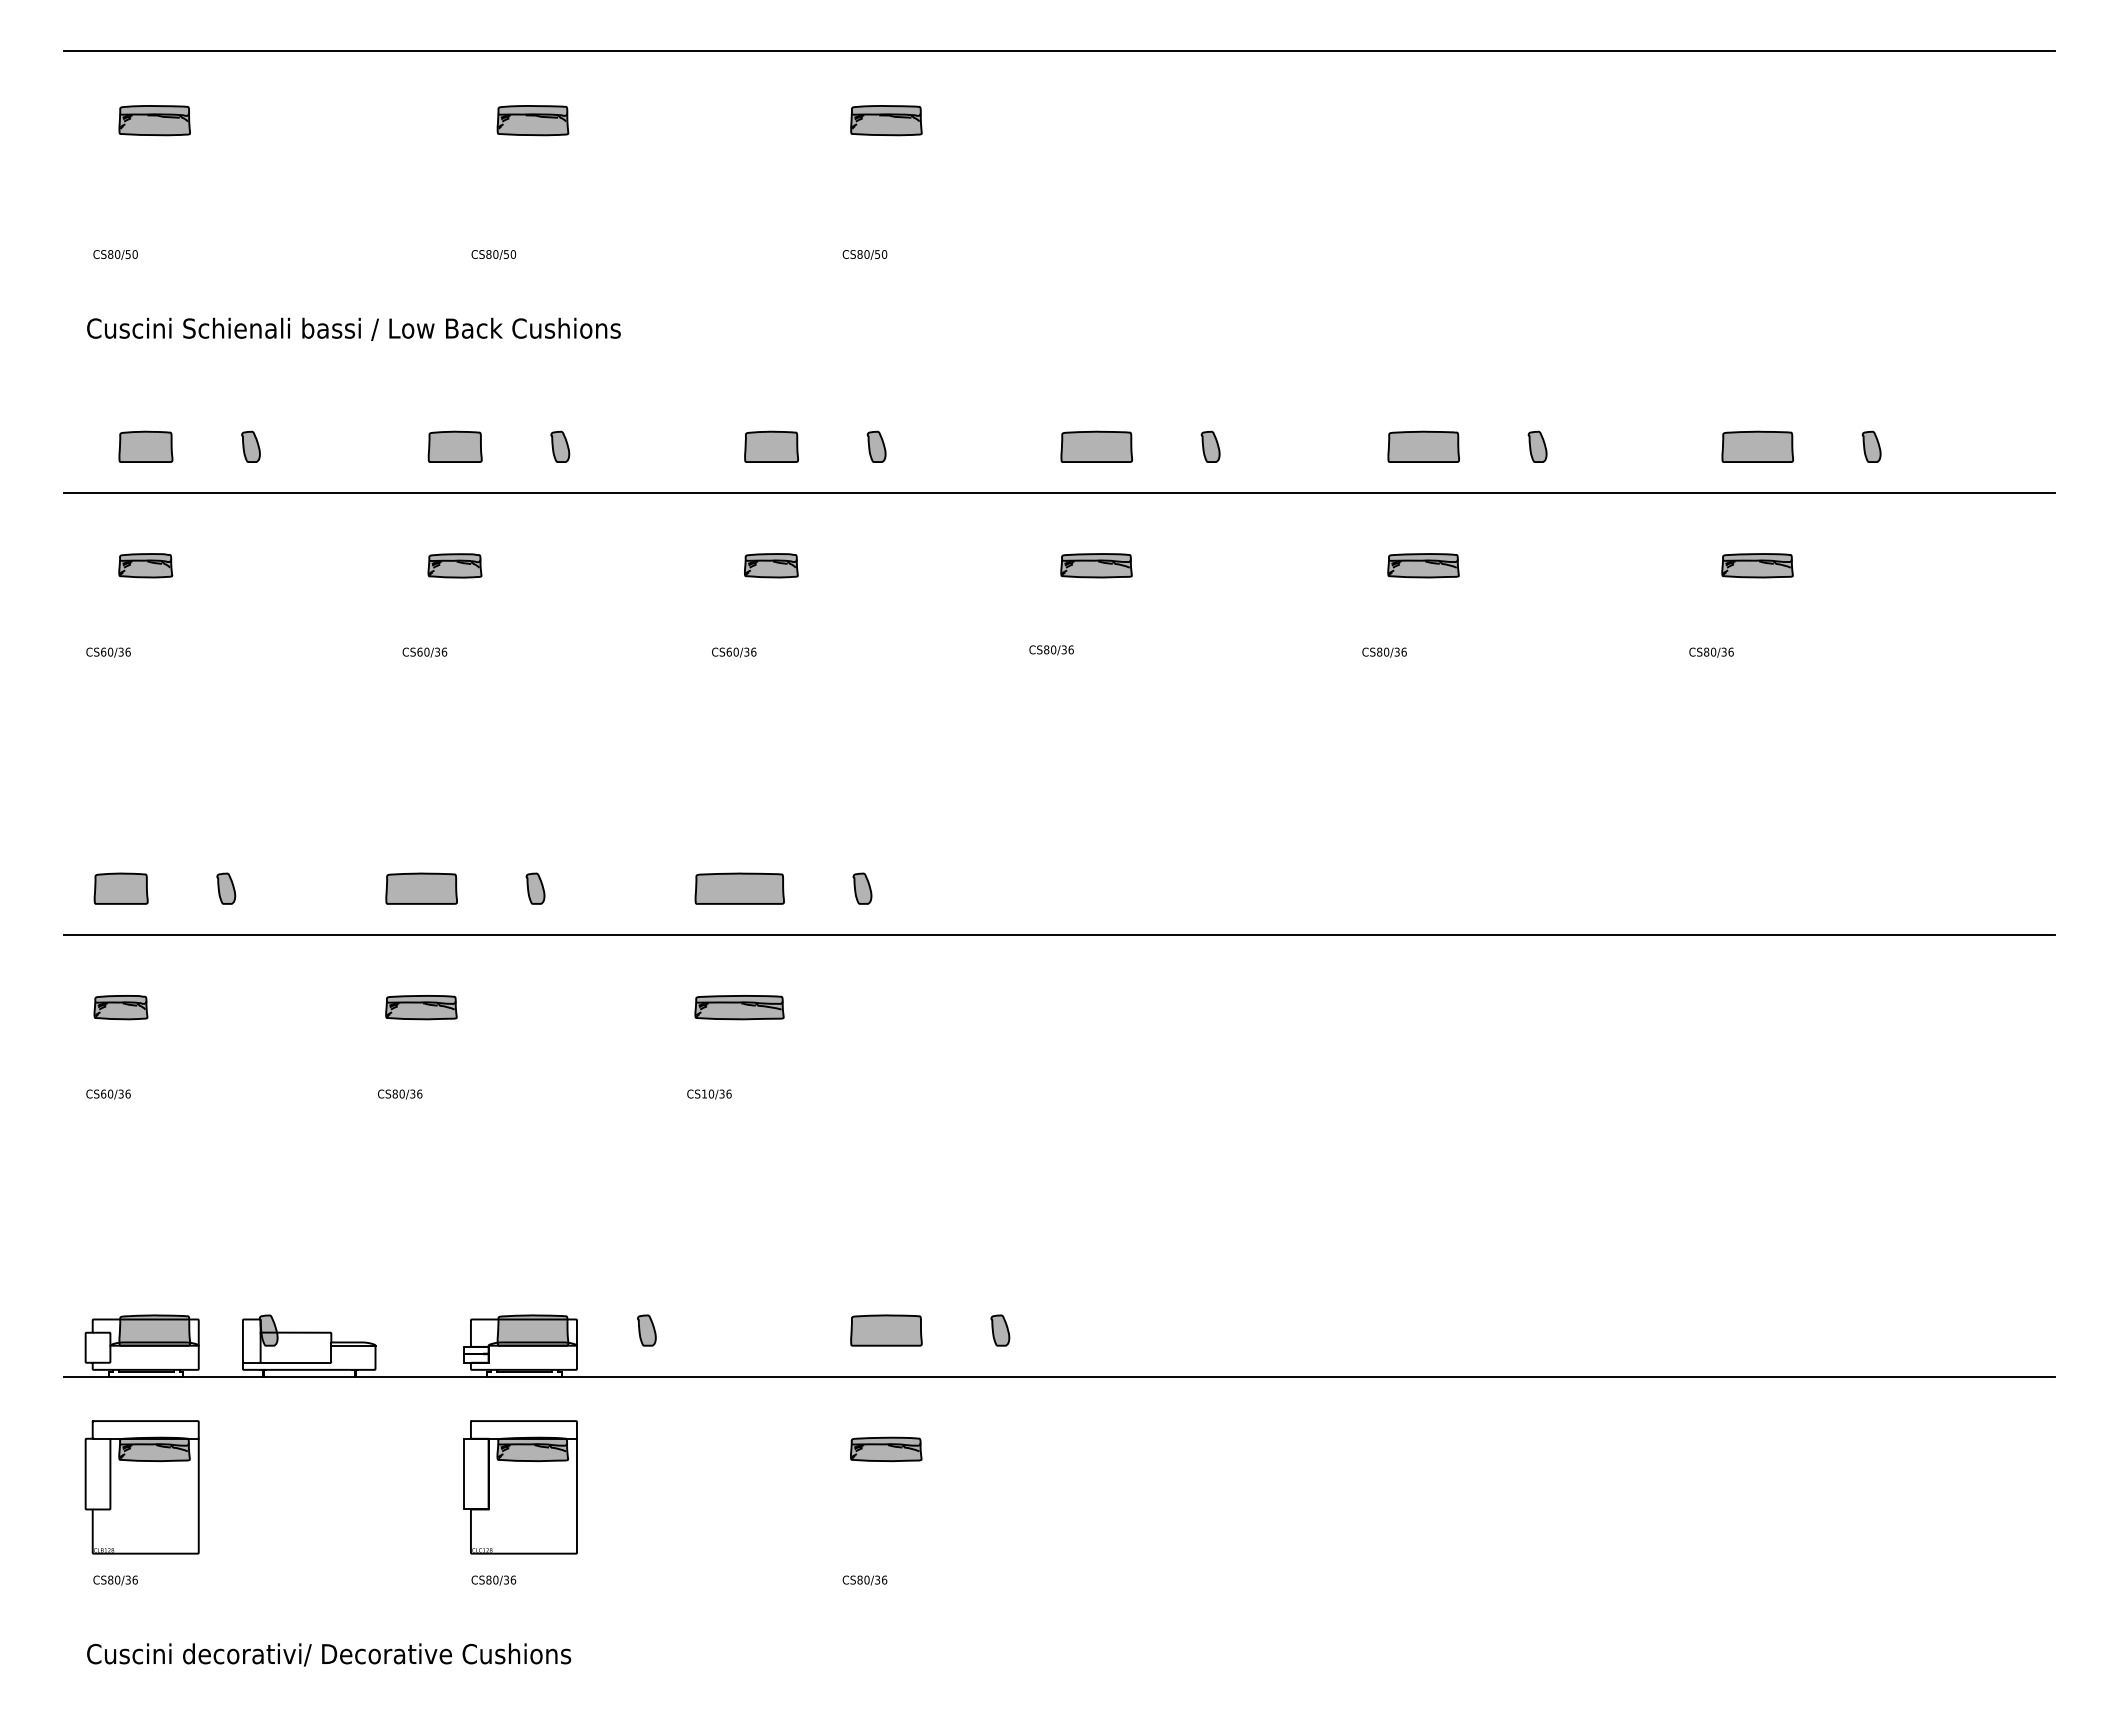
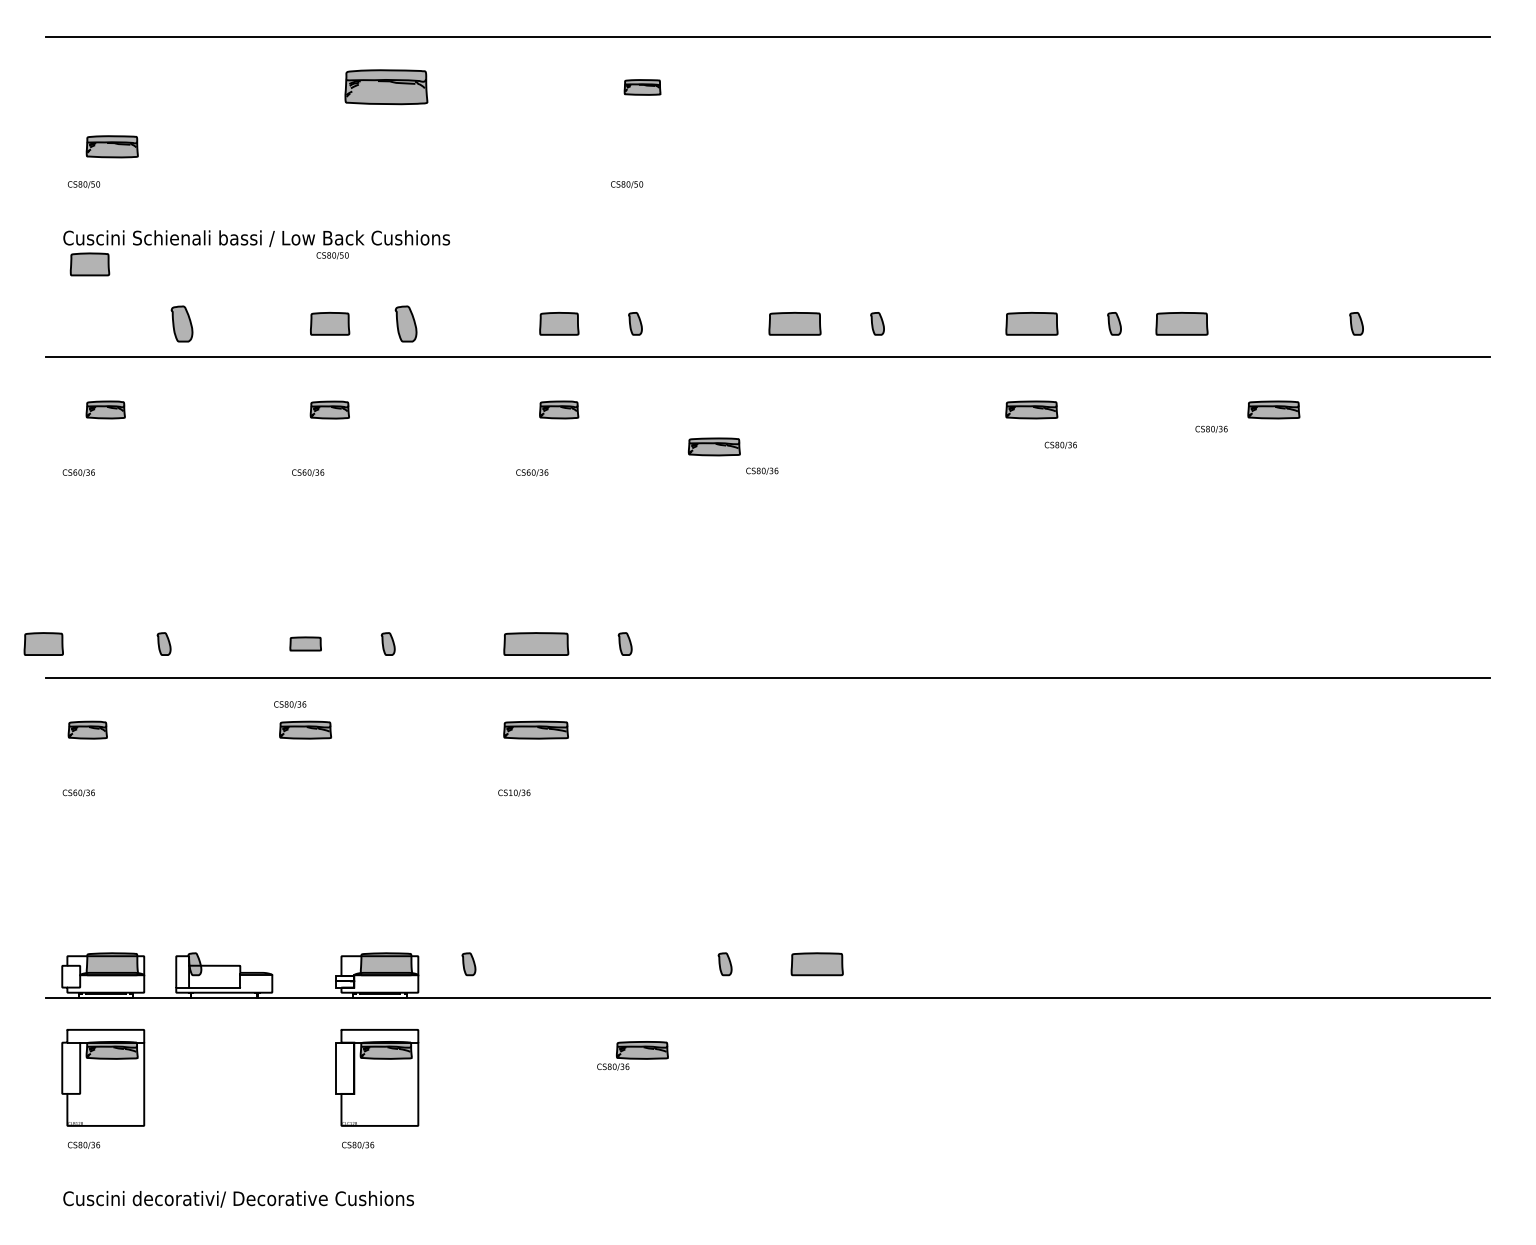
part: (154, 120) -> (112, 146), moved
part: (532, 120) -> (386, 87), size x1.6
part: (886, 120) -> (642, 87), size x0.7
text: (493, 254) -> (332, 255), moved
part: (145, 446) -> (89, 264), moved
part: (250, 446) -> (181, 323), size x1.6
part: (560, 446) -> (406, 323), size x1.6
part: (1757, 446) -> (1181, 323), moved
part: (1096, 565) -> (714, 446), moved
text: (1384, 652) -> (1060, 445), moved
text: (1711, 652) -> (1211, 429), moved
part: (120, 888) -> (43, 643), moved
part: (421, 888) -> (305, 643), size x0.6
text: (400, 1094) -> (290, 704), moved
part: (886, 1330) -> (817, 964), moved
text: (864, 1580) -> (612, 1067), moved

